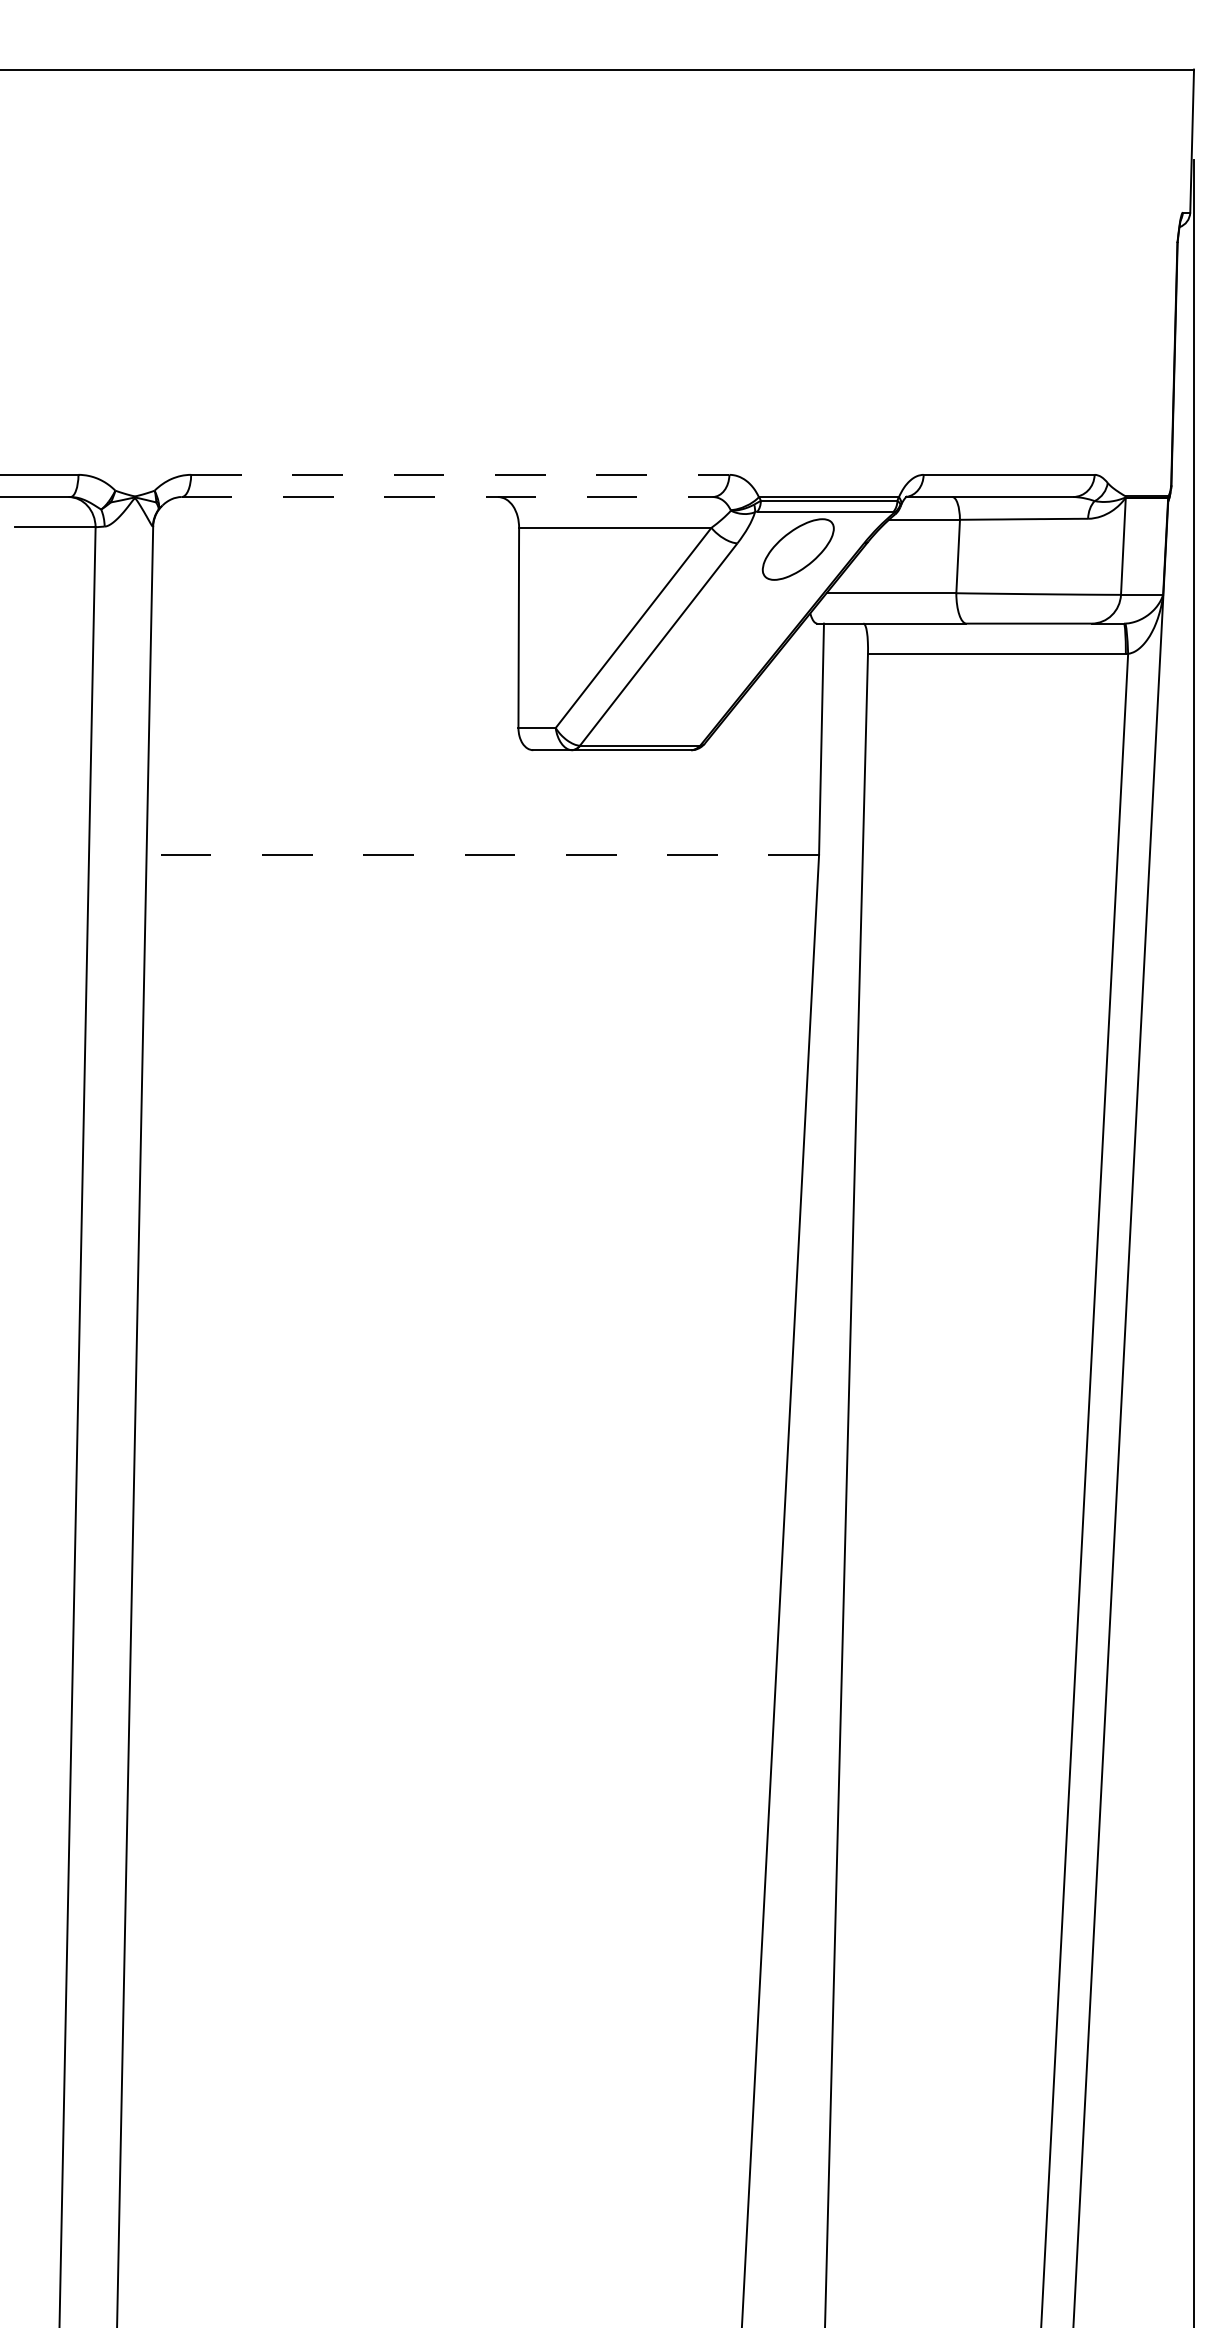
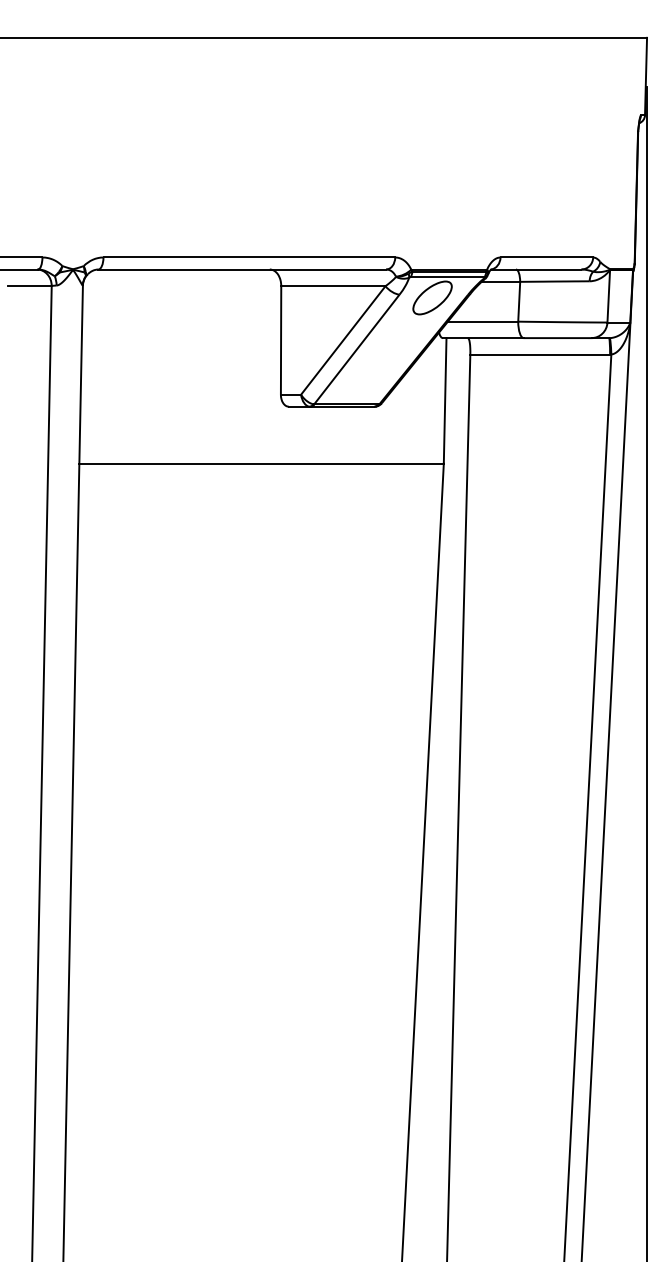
line: (460, 474) -> (249, 257), dashed -> solid
line: (447, 496) -> (242, 269), dashed -> solid
line: (482, 854) -> (261, 463), dashed -> solid

